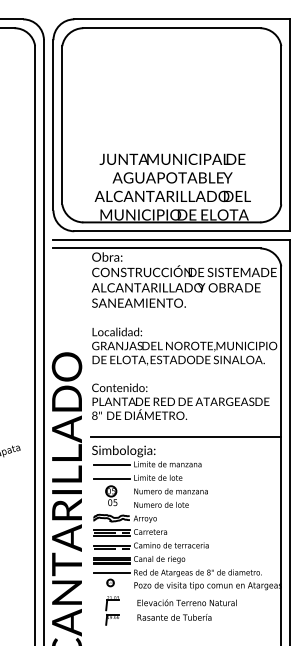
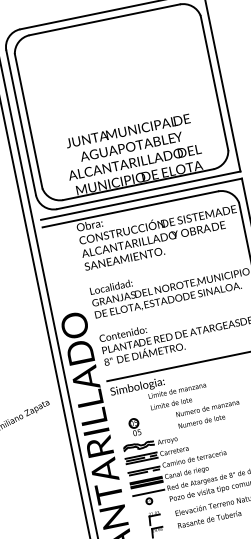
line: (111, 464) -> (129, 400), removed
line: (111, 478) -> (131, 412), removed
text: (170, 497) -> (208, 413), moved

